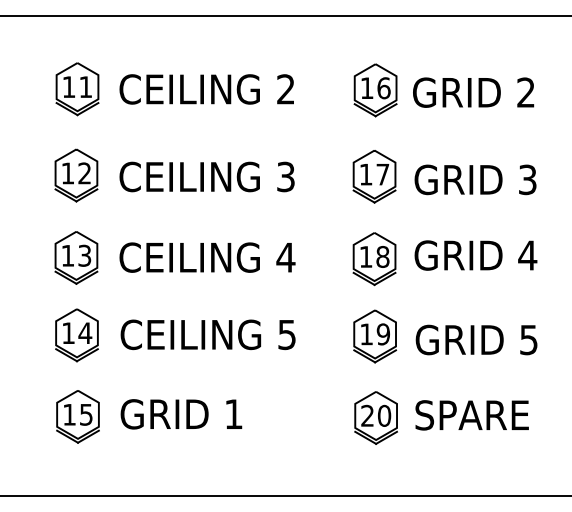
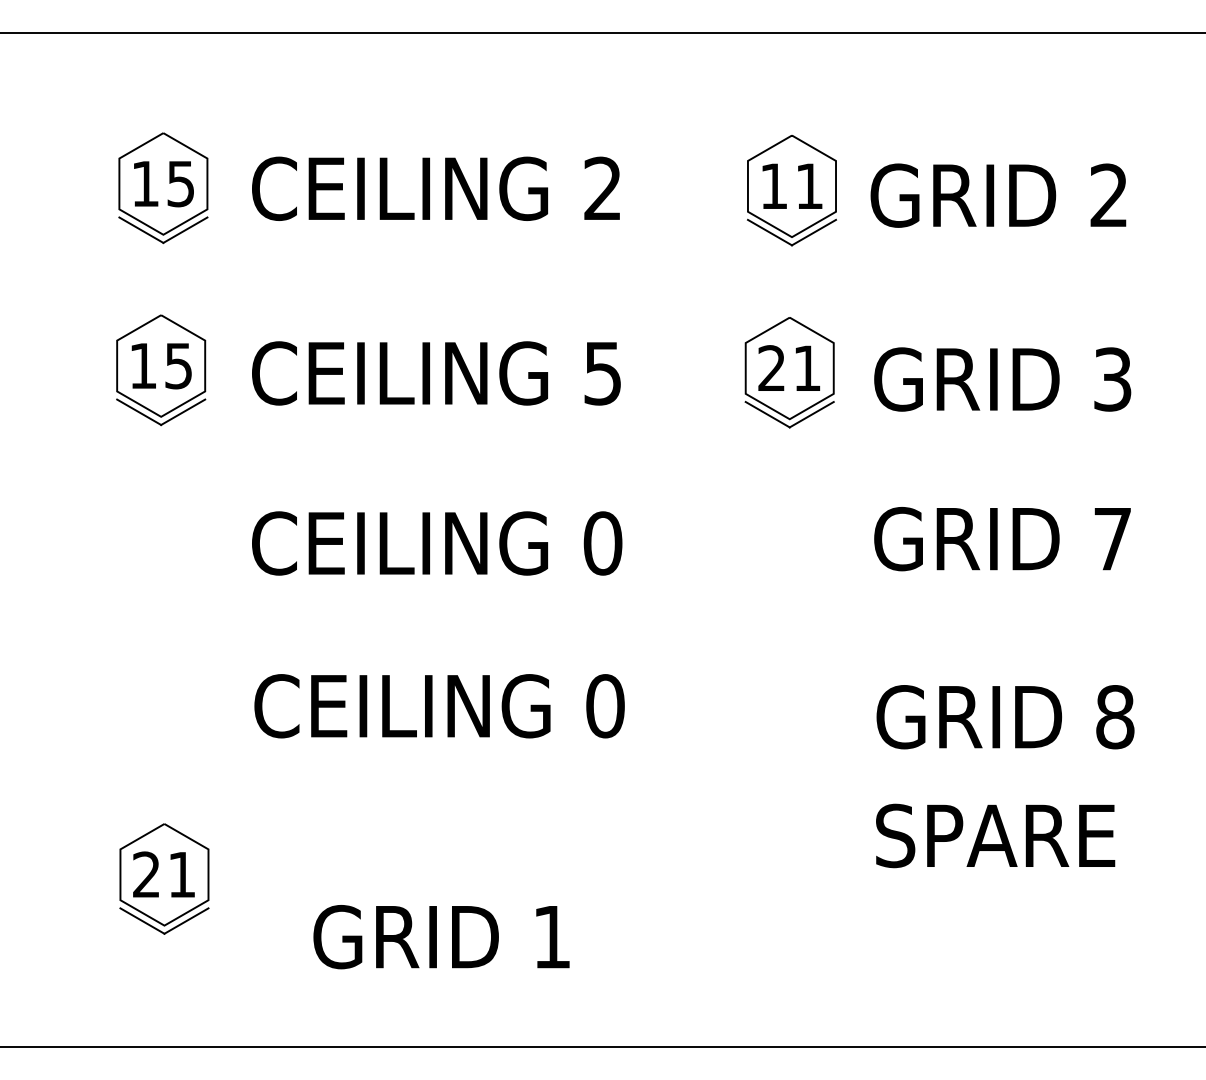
text: (85, 87) -> (180, 184), 11 -> 15
text: (383, 88) -> (808, 186), 16 -> 11
text: (84, 173) -> (178, 366), 12 -> 15
text: (374, 174) -> (789, 368), 17 -> 21
text: (286, 176) -> (604, 372), 3 -> 5
text: (527, 255) -> (1112, 538), 4 -> 7
part: (76, 257) -> (161, 543), removed
text: (285, 257) -> (601, 543), 4 -> 0
part: (374, 259) -> (789, 547), removed
text: (287, 334) -> (606, 705), 5 -> 0
part: (76, 335) -> (161, 707), removed
part: (375, 336) -> (791, 709), removed
text: (529, 339) -> (1116, 716), 5 -> 8
text: (77, 414) -> (163, 874), 15 -> 21
text: (181, 414) -> (441, 937), moved
text: (471, 415) -> (994, 836), moved
part: (375, 417) -> (791, 880), removed

